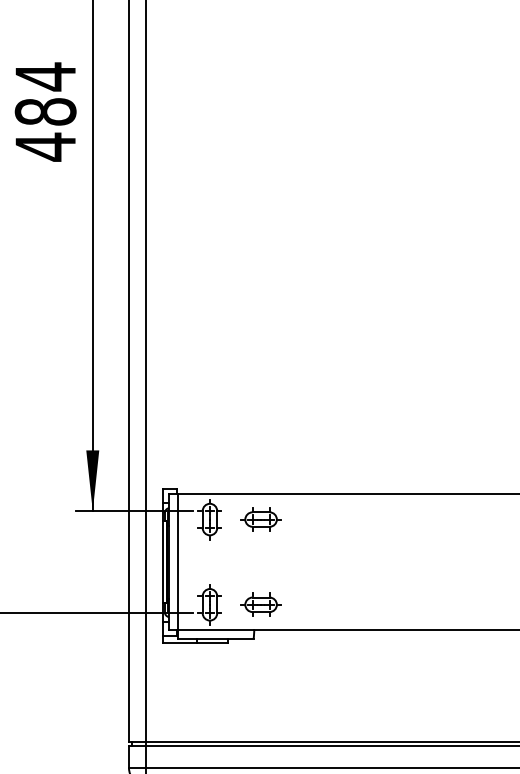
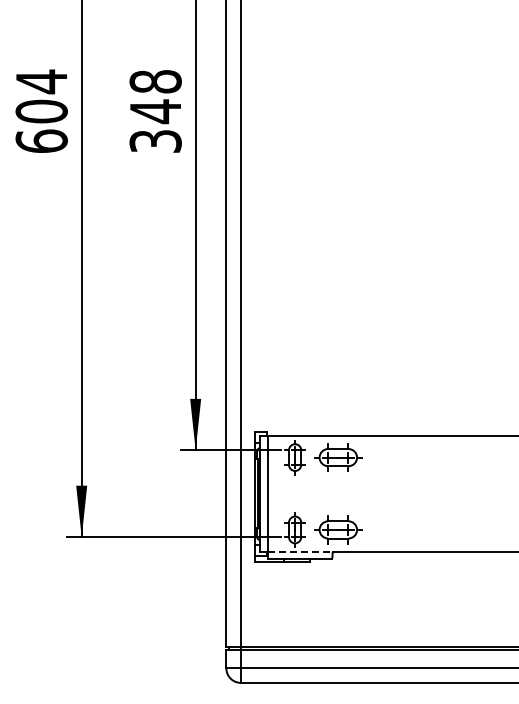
text: (45, 111) -> (155, 111), 484 -> 348
part: (261, 519) -> (338, 457), size x1.4
part: (261, 604) -> (338, 529), size x1.4
line: (216, 630) -> (300, 551), solid -> dashed

